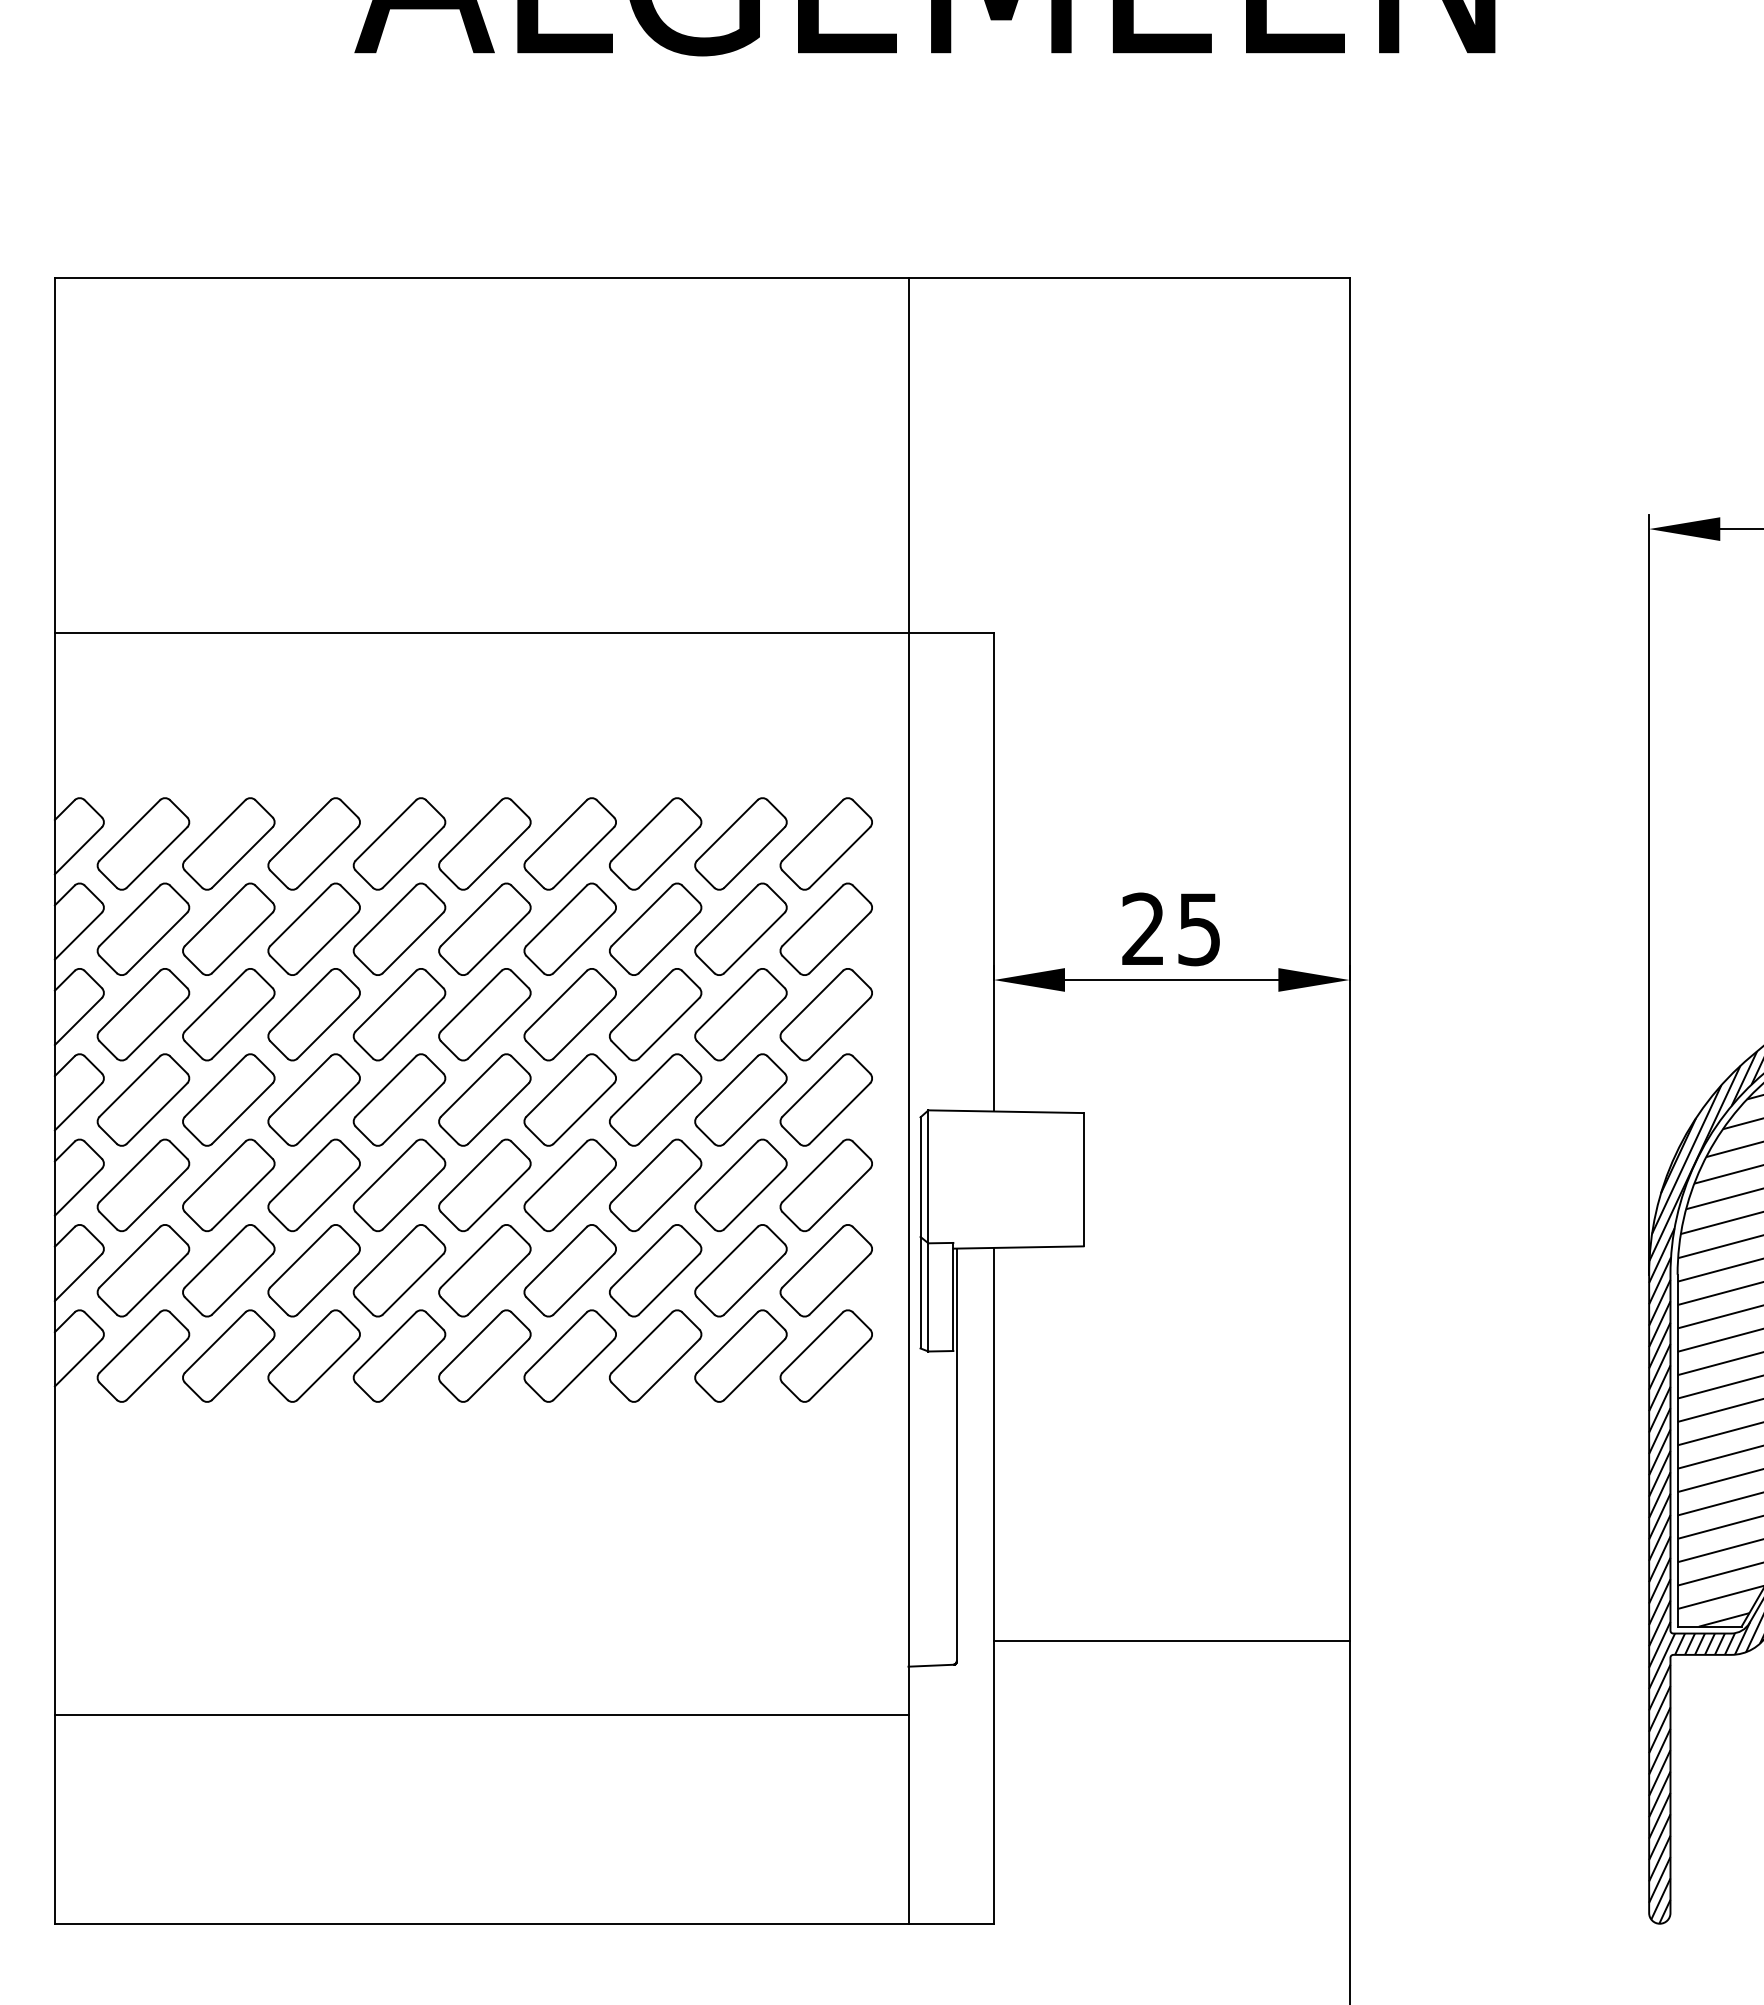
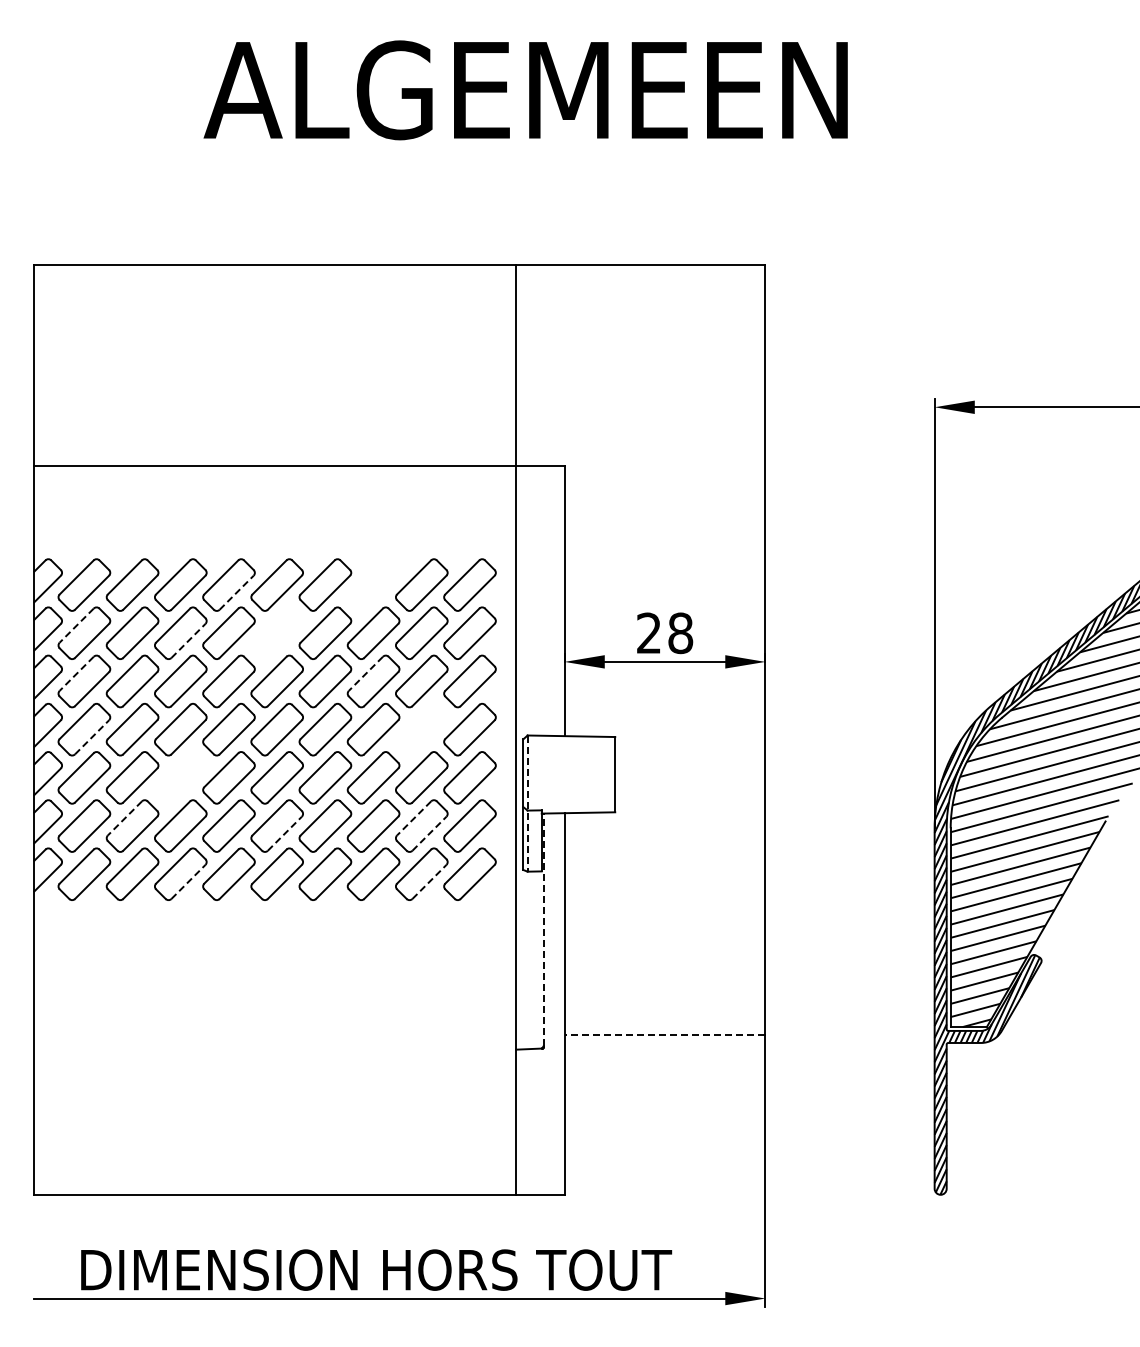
part: (655, 842) -> (373, 584), removed
line: (414, 857) -> (237, 592), solid -> dashed
line: (129, 915) -> (76, 625), solid -> dashed
part: (483, 927) -> (276, 632), removed
text: (1199, 929) -> (680, 633), 25 -> 28
line: (327, 942) -> (188, 640), solid -> dashed
line: (129, 1002) -> (76, 674), solid -> dashed
line: (641, 1002) -> (365, 674), solid -> dashed
part: (740, 1099) -> (421, 729), removed
line: (157, 1113) -> (92, 737), solid -> dashed
part: (313, 1184) -> (180, 777), removed
line: (928, 1232) -> (527, 804), solid -> dashed
line: (214, 1257) -> (124, 818), solid -> dashed
line: (726, 1257) -> (413, 818), solid -> dashed
line: (499, 1283) -> (285, 833), solid -> dashed
line: (754, 1283) -> (429, 833), solid -> dashed
line: (327, 1368) -> (188, 881), solid -> dashed
line: (754, 1368) -> (429, 881), solid -> dashed
line: (956, 1453) -> (543, 929), solid -> dashed
line: (1170, 1641) -> (664, 1035), solid -> dashed
line: (481, 1714) -> (275, 1076), removed

